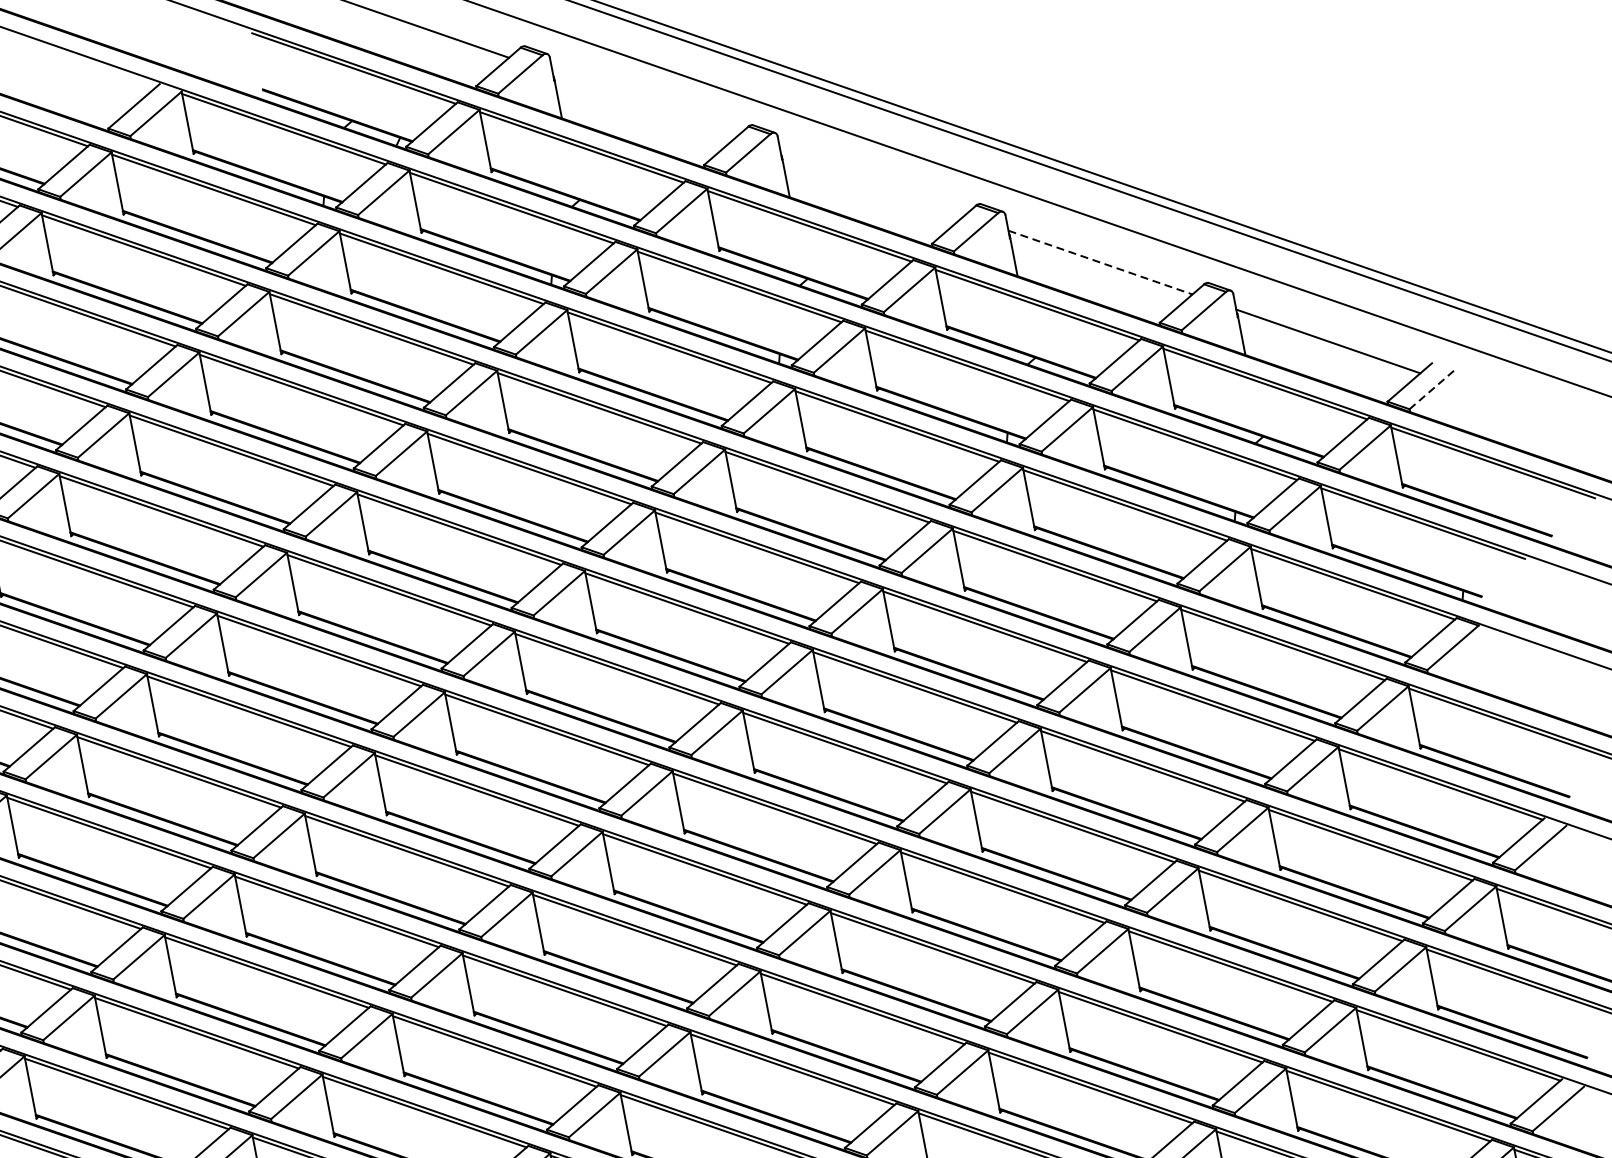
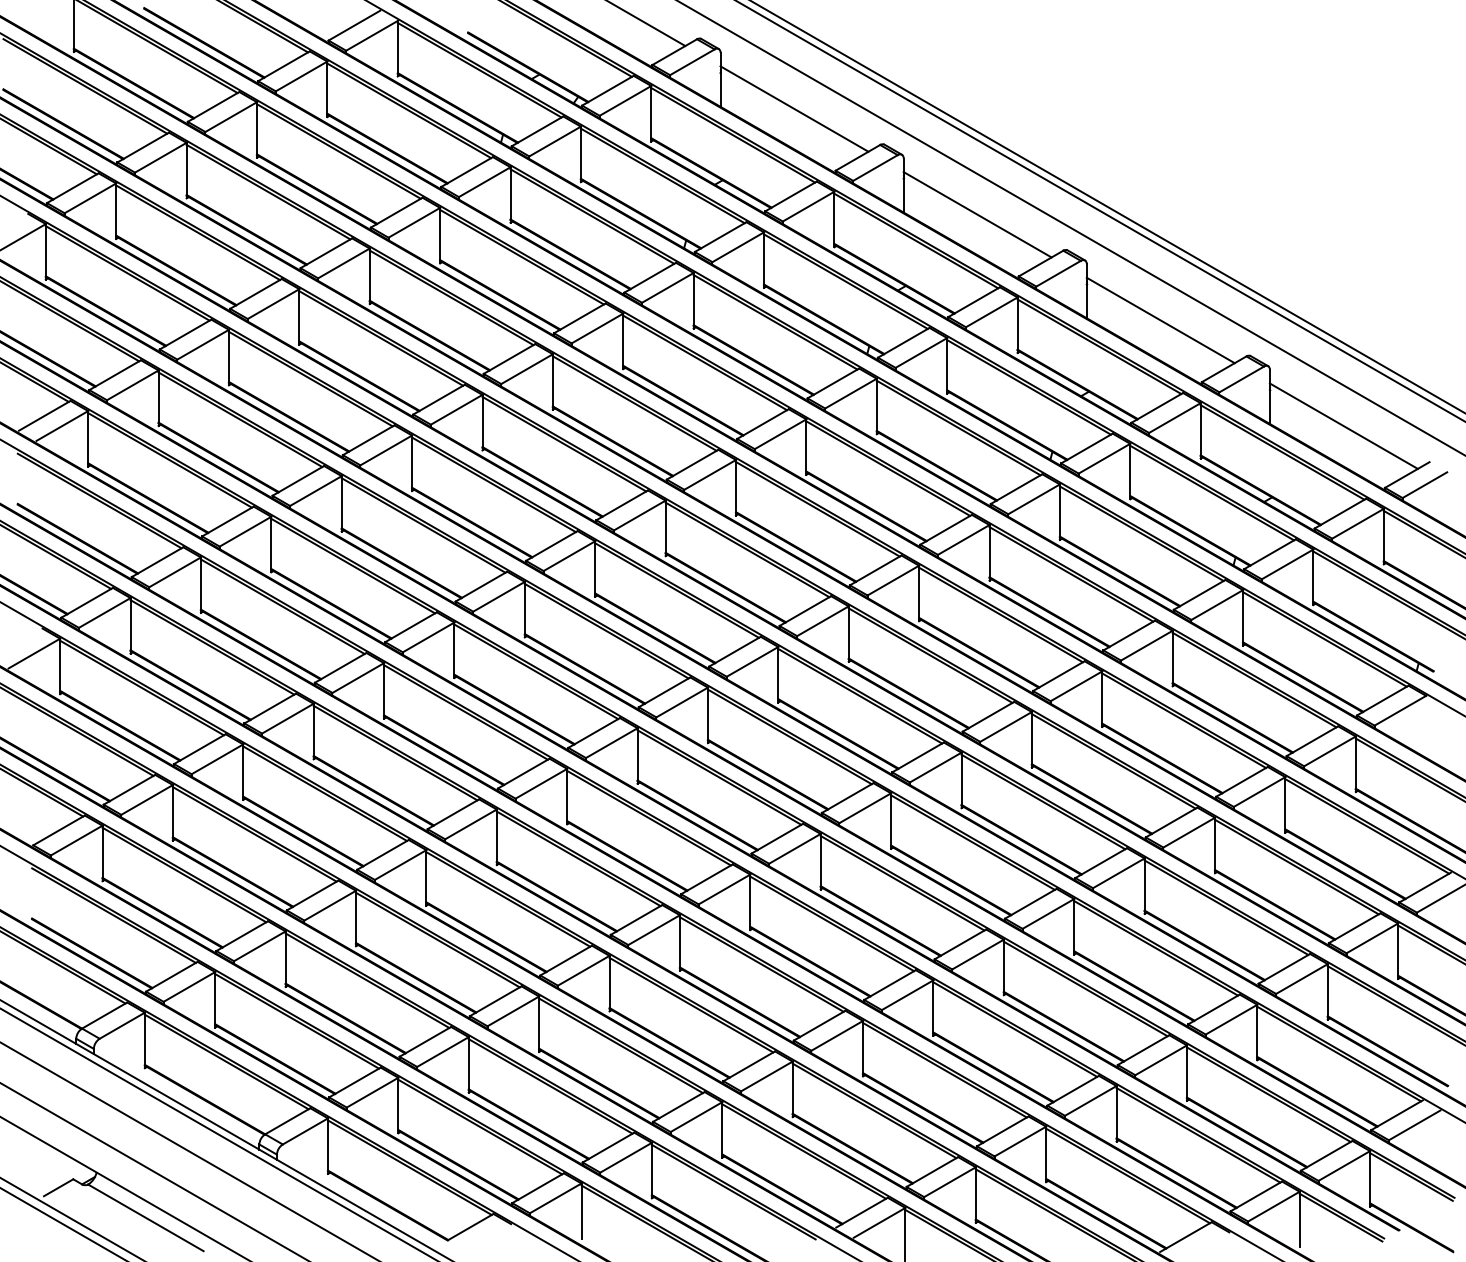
line: (644, 104) -> (794, 108), added
line: (872, 183) -> (977, 214), added
line: (1101, 262) -> (1161, 320), dashed -> solid
line: (1431, 390) -> (1424, 485), dashed -> solid

